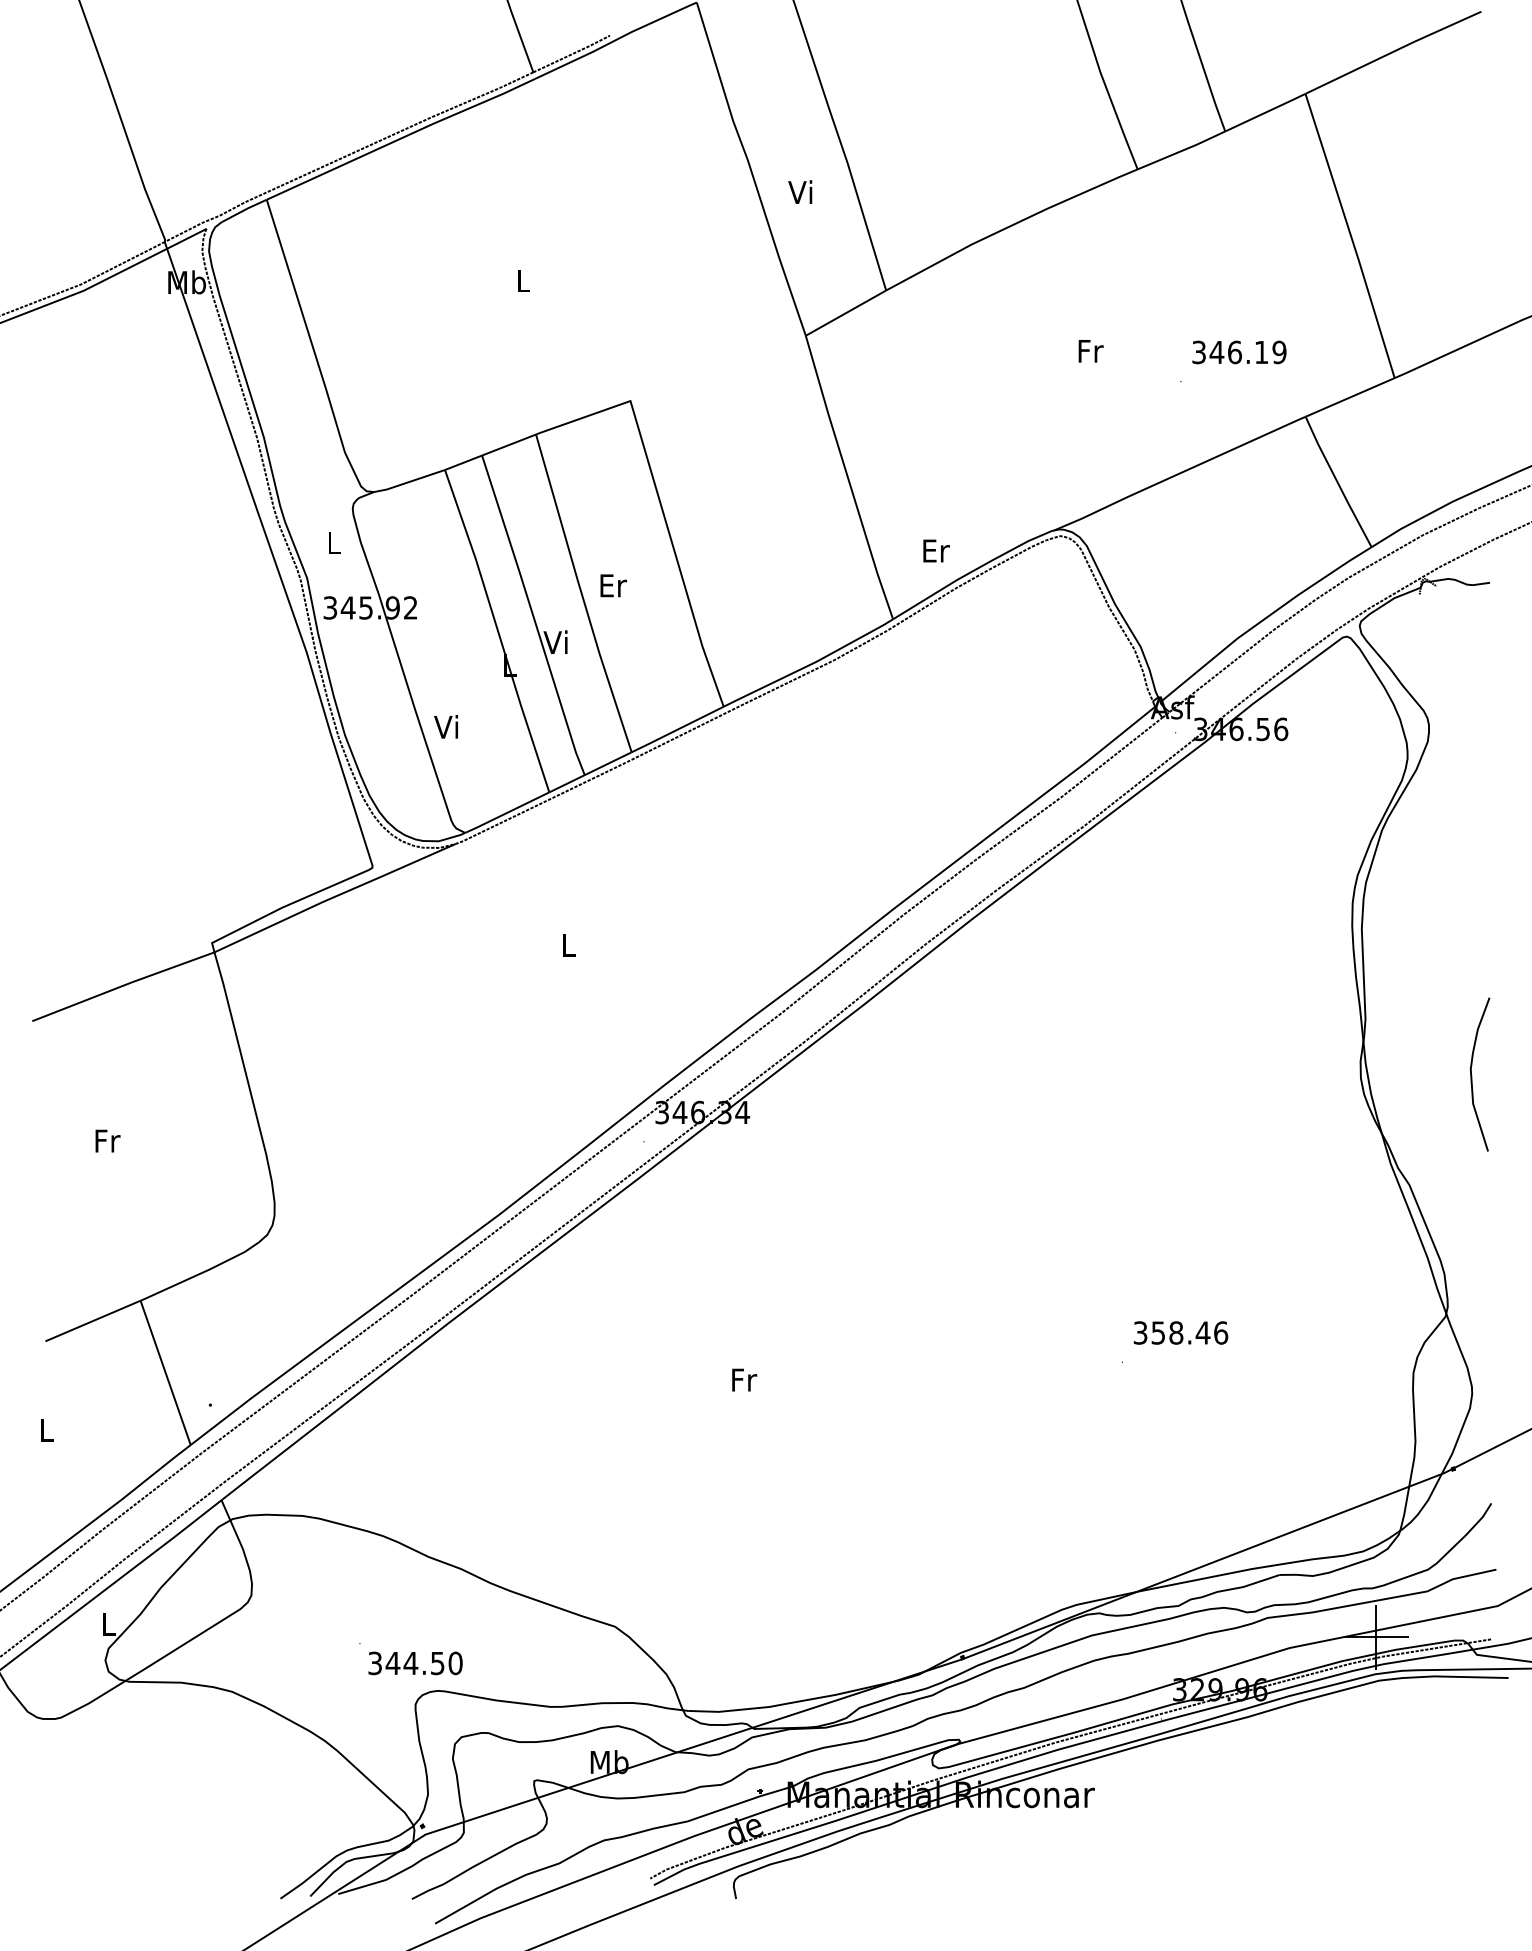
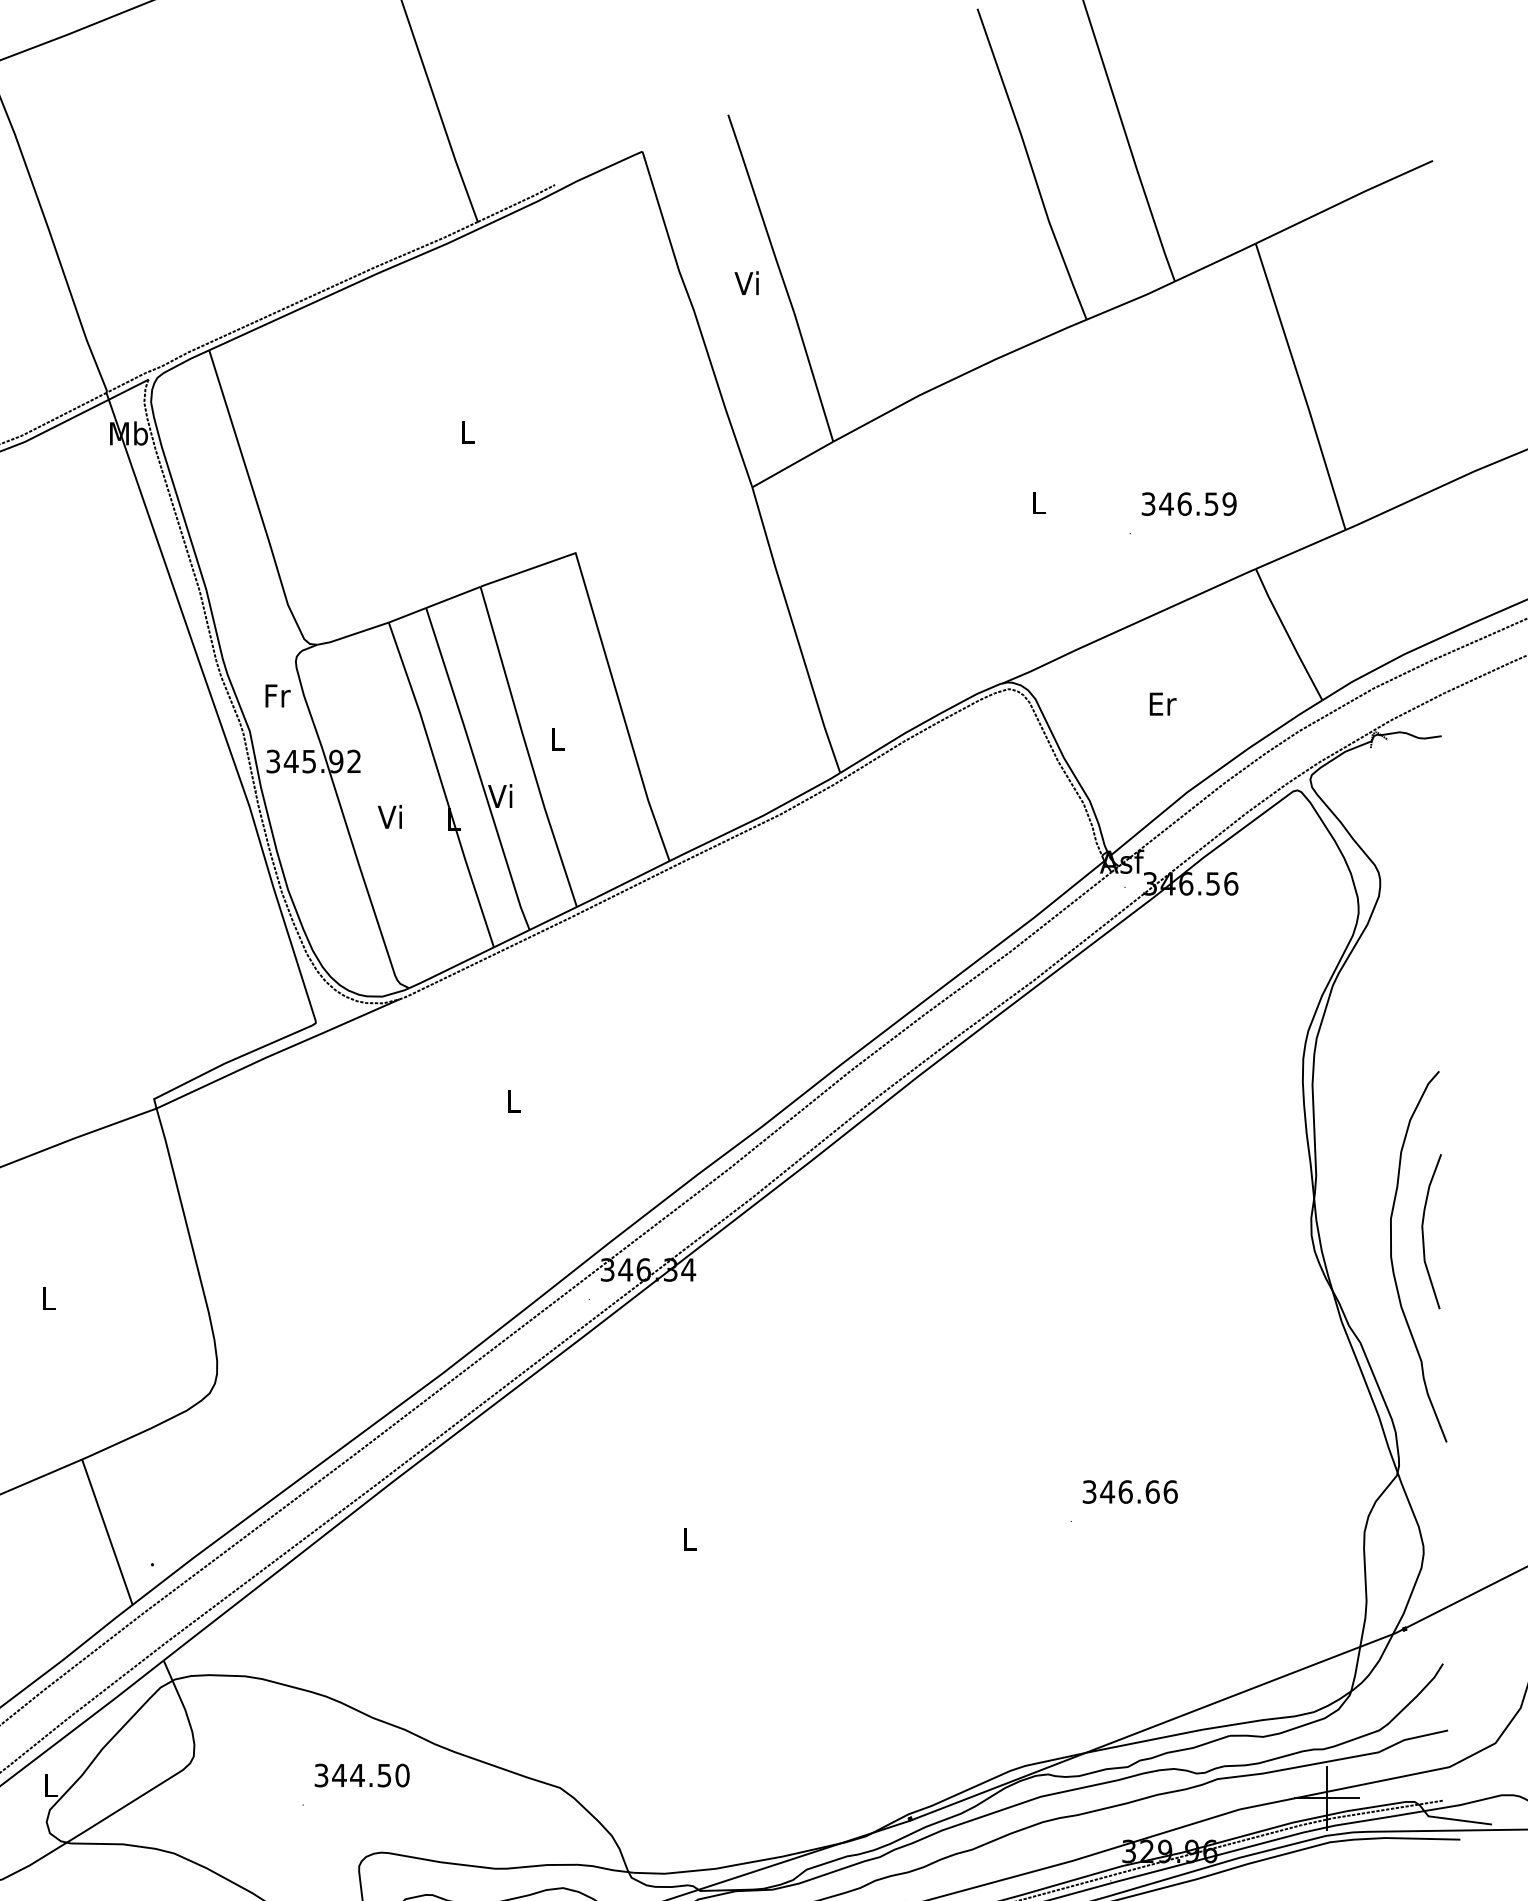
text: (800, 191) -> (746, 282), moved
text: (1090, 351) -> (1039, 503), Fr -> L
text: (1261, 352) -> (1211, 504), 346.19 -> 346.59
text: (334, 542) -> (277, 695), L -> Fr
text: (936, 550) -> (1163, 703), moved
text: (613, 585) -> (558, 738), Er -> L
text: (445, 726) -> (389, 816), moved
curve: (1441, 1102) -> (1392, 1259), added
text: (107, 1140) -> (48, 1298), Fr -> L
text: (1180, 1332) -> (1129, 1491), 358.46 -> 346.66
text: (744, 1379) -> (690, 1538), Fr -> L
text: (415, 1663) -> (362, 1775), moved

